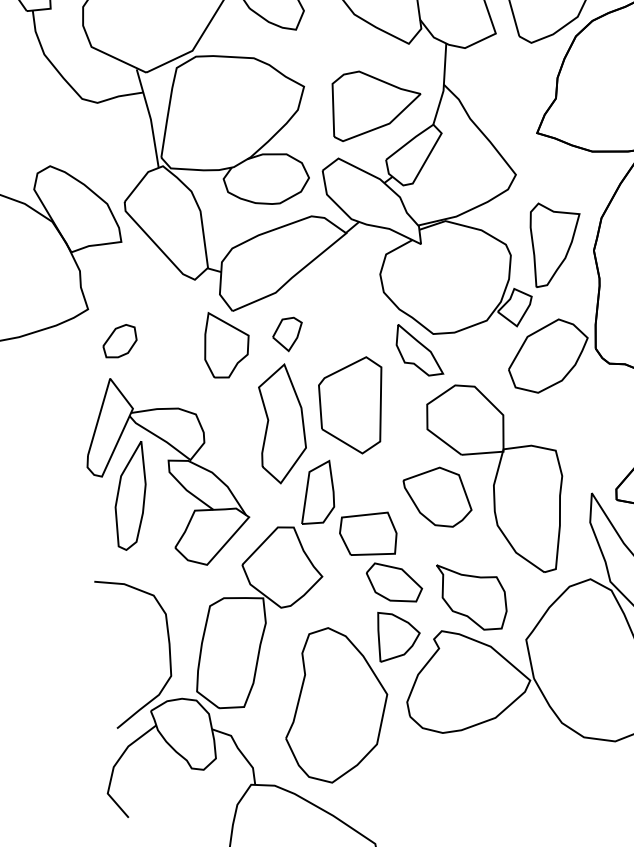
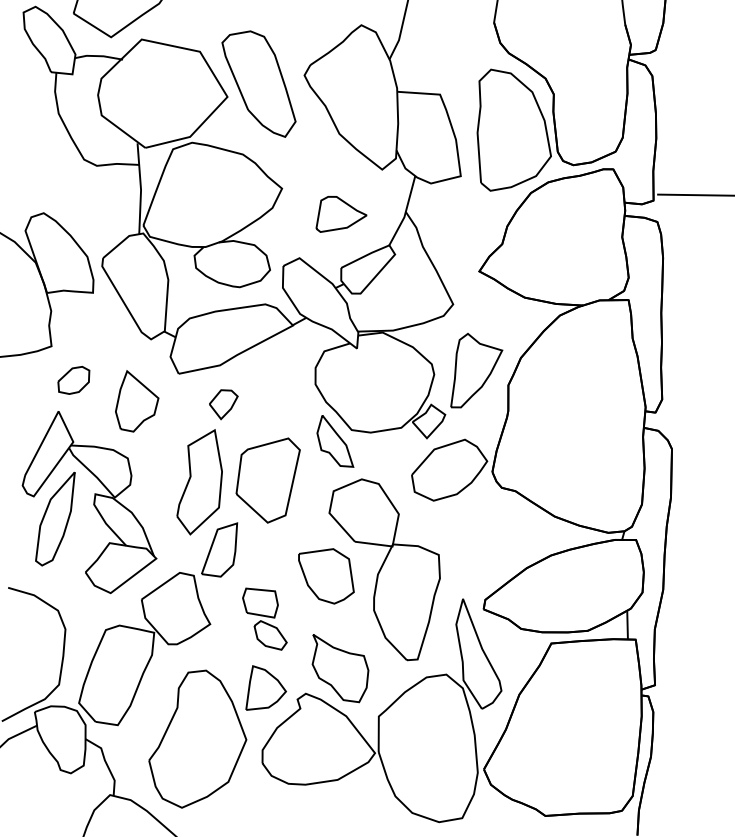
part: (374, 101) -> (341, 214), size x0.6
part: (226, 343) -> (137, 401), moved
part: (380, 558) -> (264, 618), size x0.7

